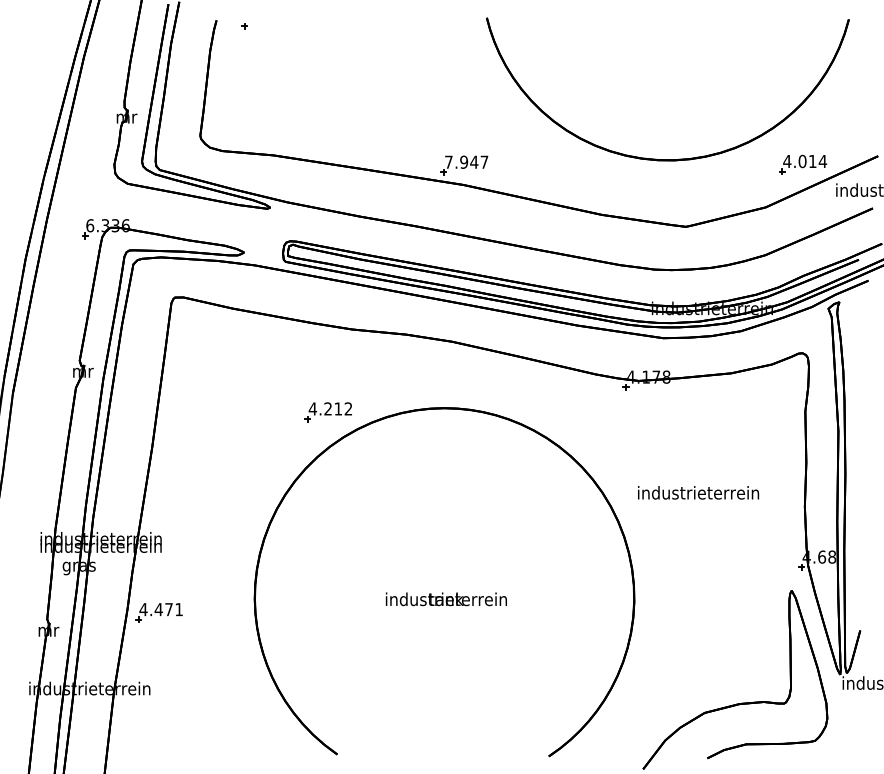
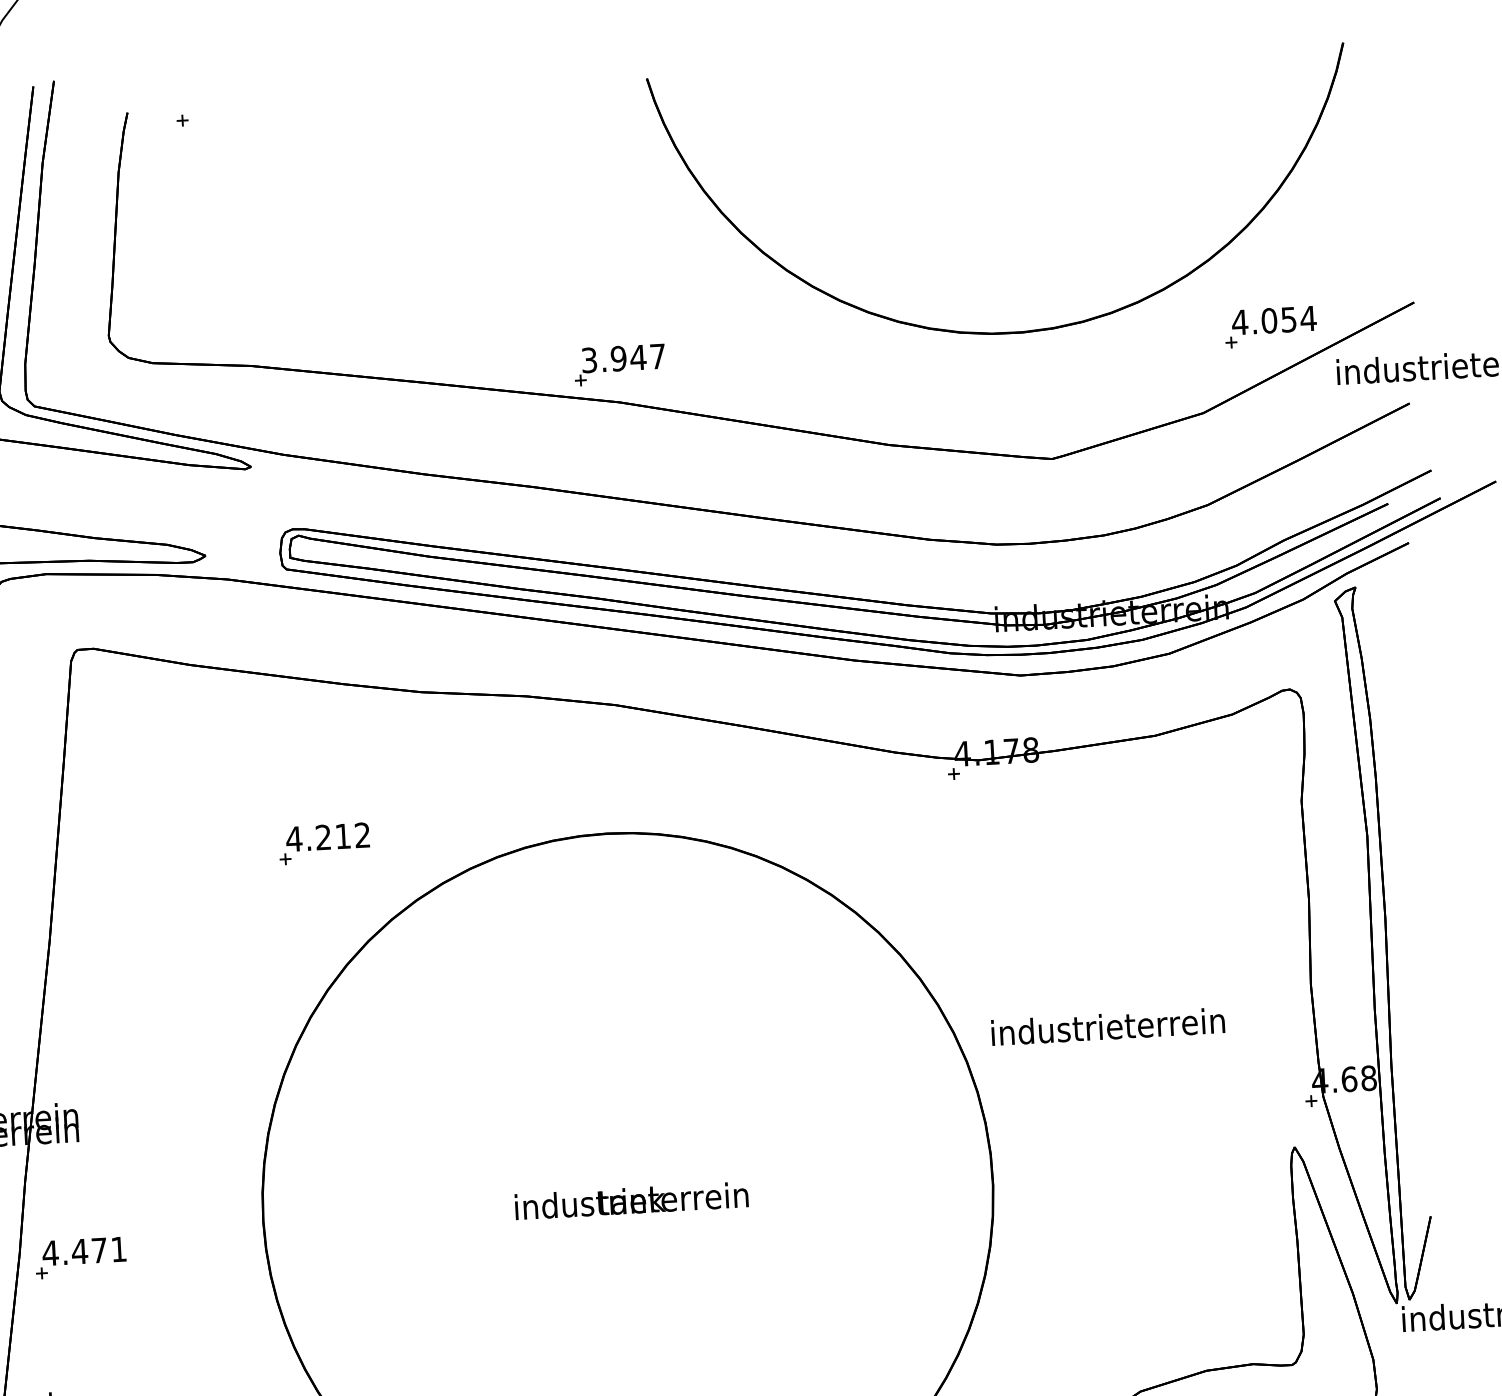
text: (448, 161) -> (588, 358), 7.947 -> 3.947
text: (812, 161) -> (1288, 319), 4.014 -> 4.054
part: (327, 412) -> (322, 844), moved
text: (698, 492) -> (1108, 1026), moved

